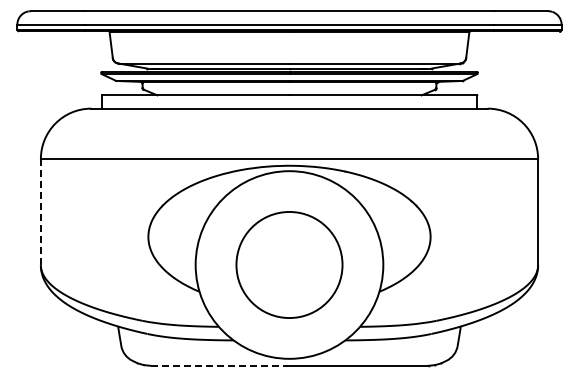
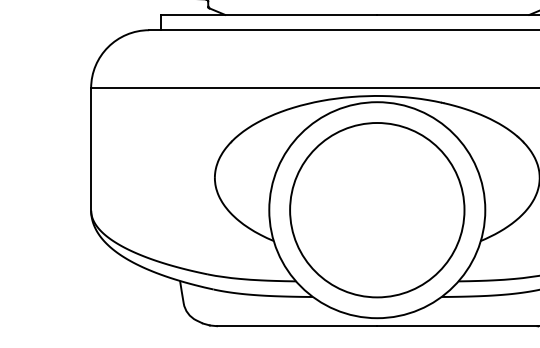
line: (40, 211) -> (90, 148), dashed -> solid
circle: (289, 264) -> (377, 209), size x1.43
line: (219, 365) -> (296, 325), dashed -> solid

